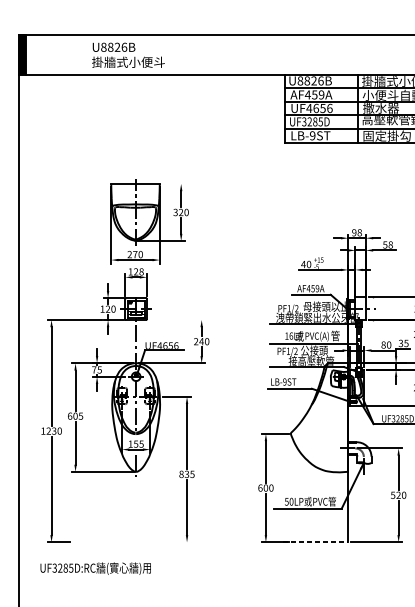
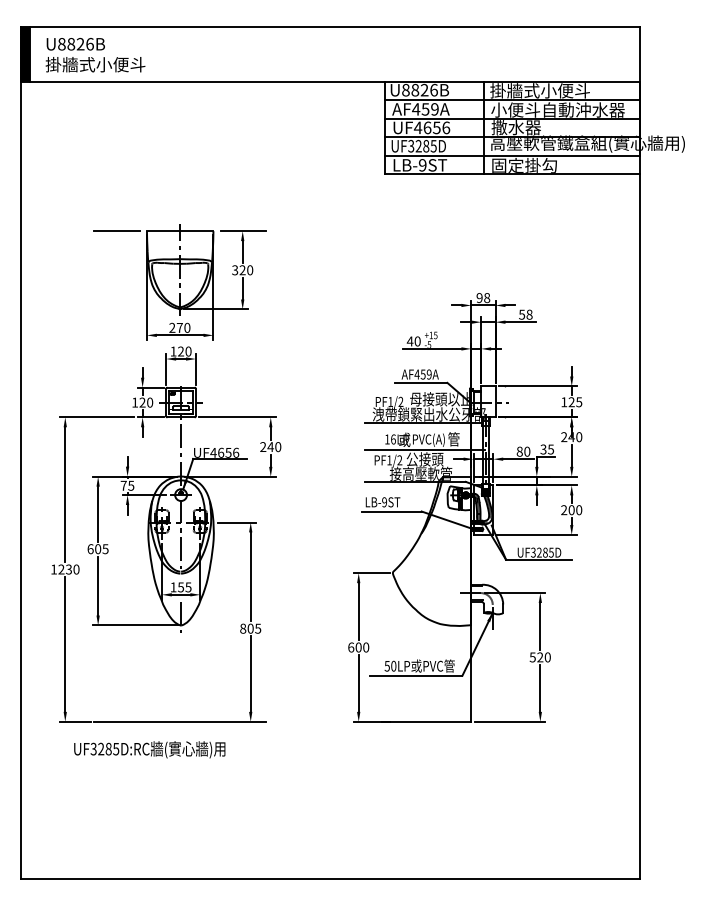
text: (128, 55) -> (95, 55), moved
line: (88, 184) -> (116, 231), added
line: (181, 184) -> (243, 231), added
text: (141, 271) -> (188, 351), 128 -> 120
line: (177, 320) -> (237, 417), added
text: (186, 474) -> (250, 628), 835 -> 805
line: (135, 542) -> (180, 721), added
line: (315, 542) -> (426, 721), dashed -> solid
text: (95, 568) -> (149, 749), moved

